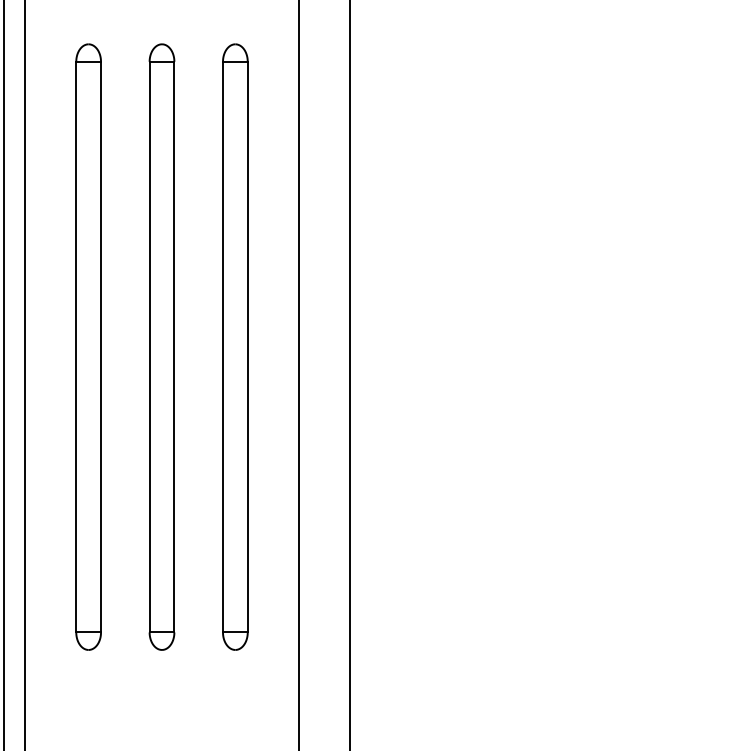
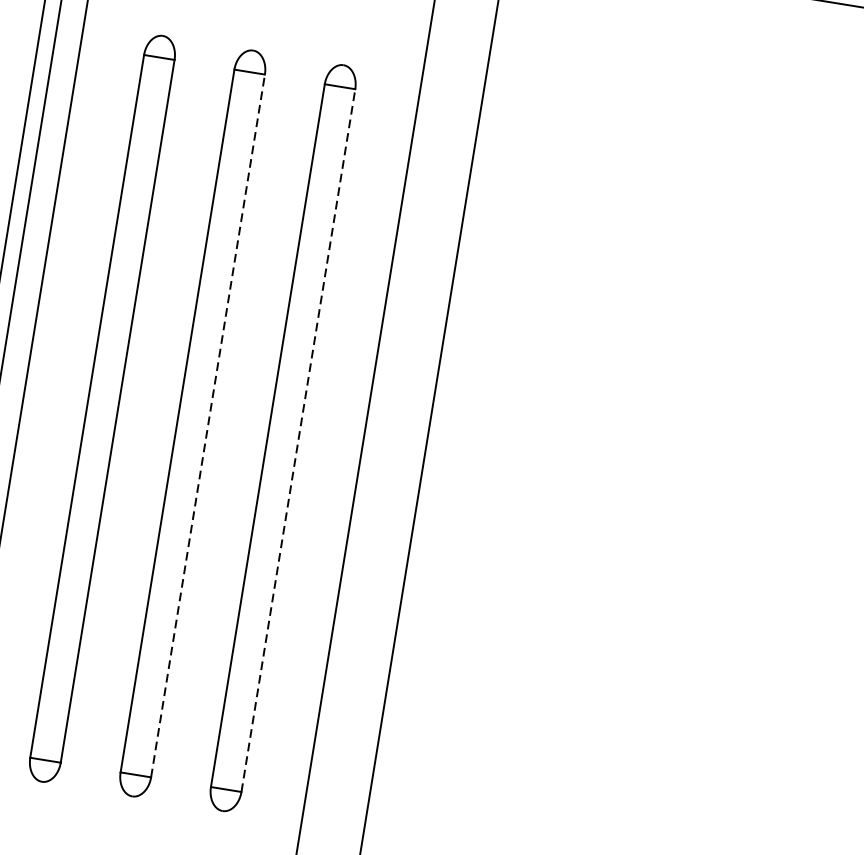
line: (174, 346) -> (208, 425), solid -> dashed
line: (247, 346) -> (298, 439), solid -> dashed

